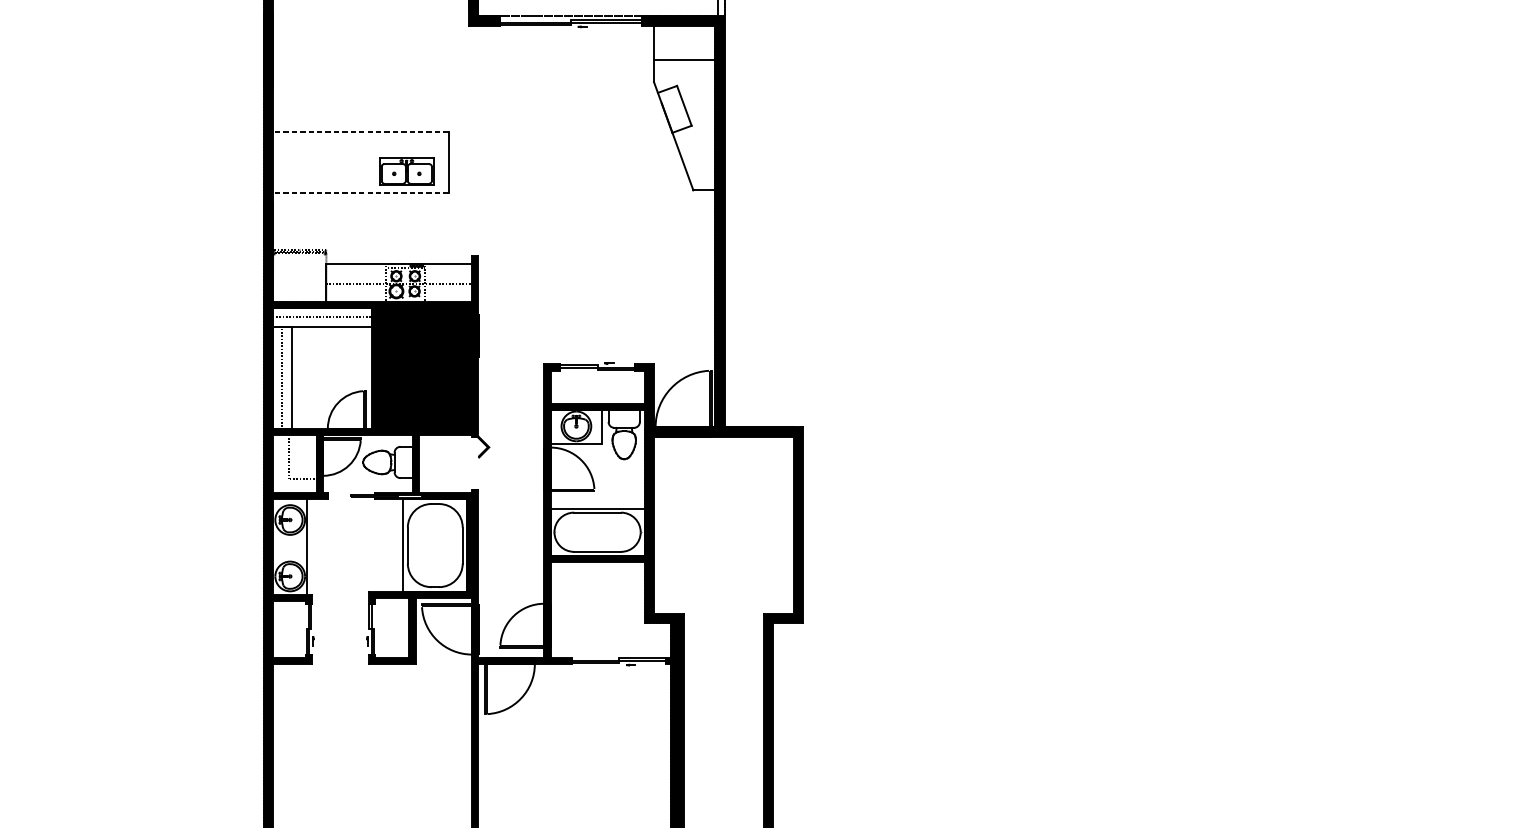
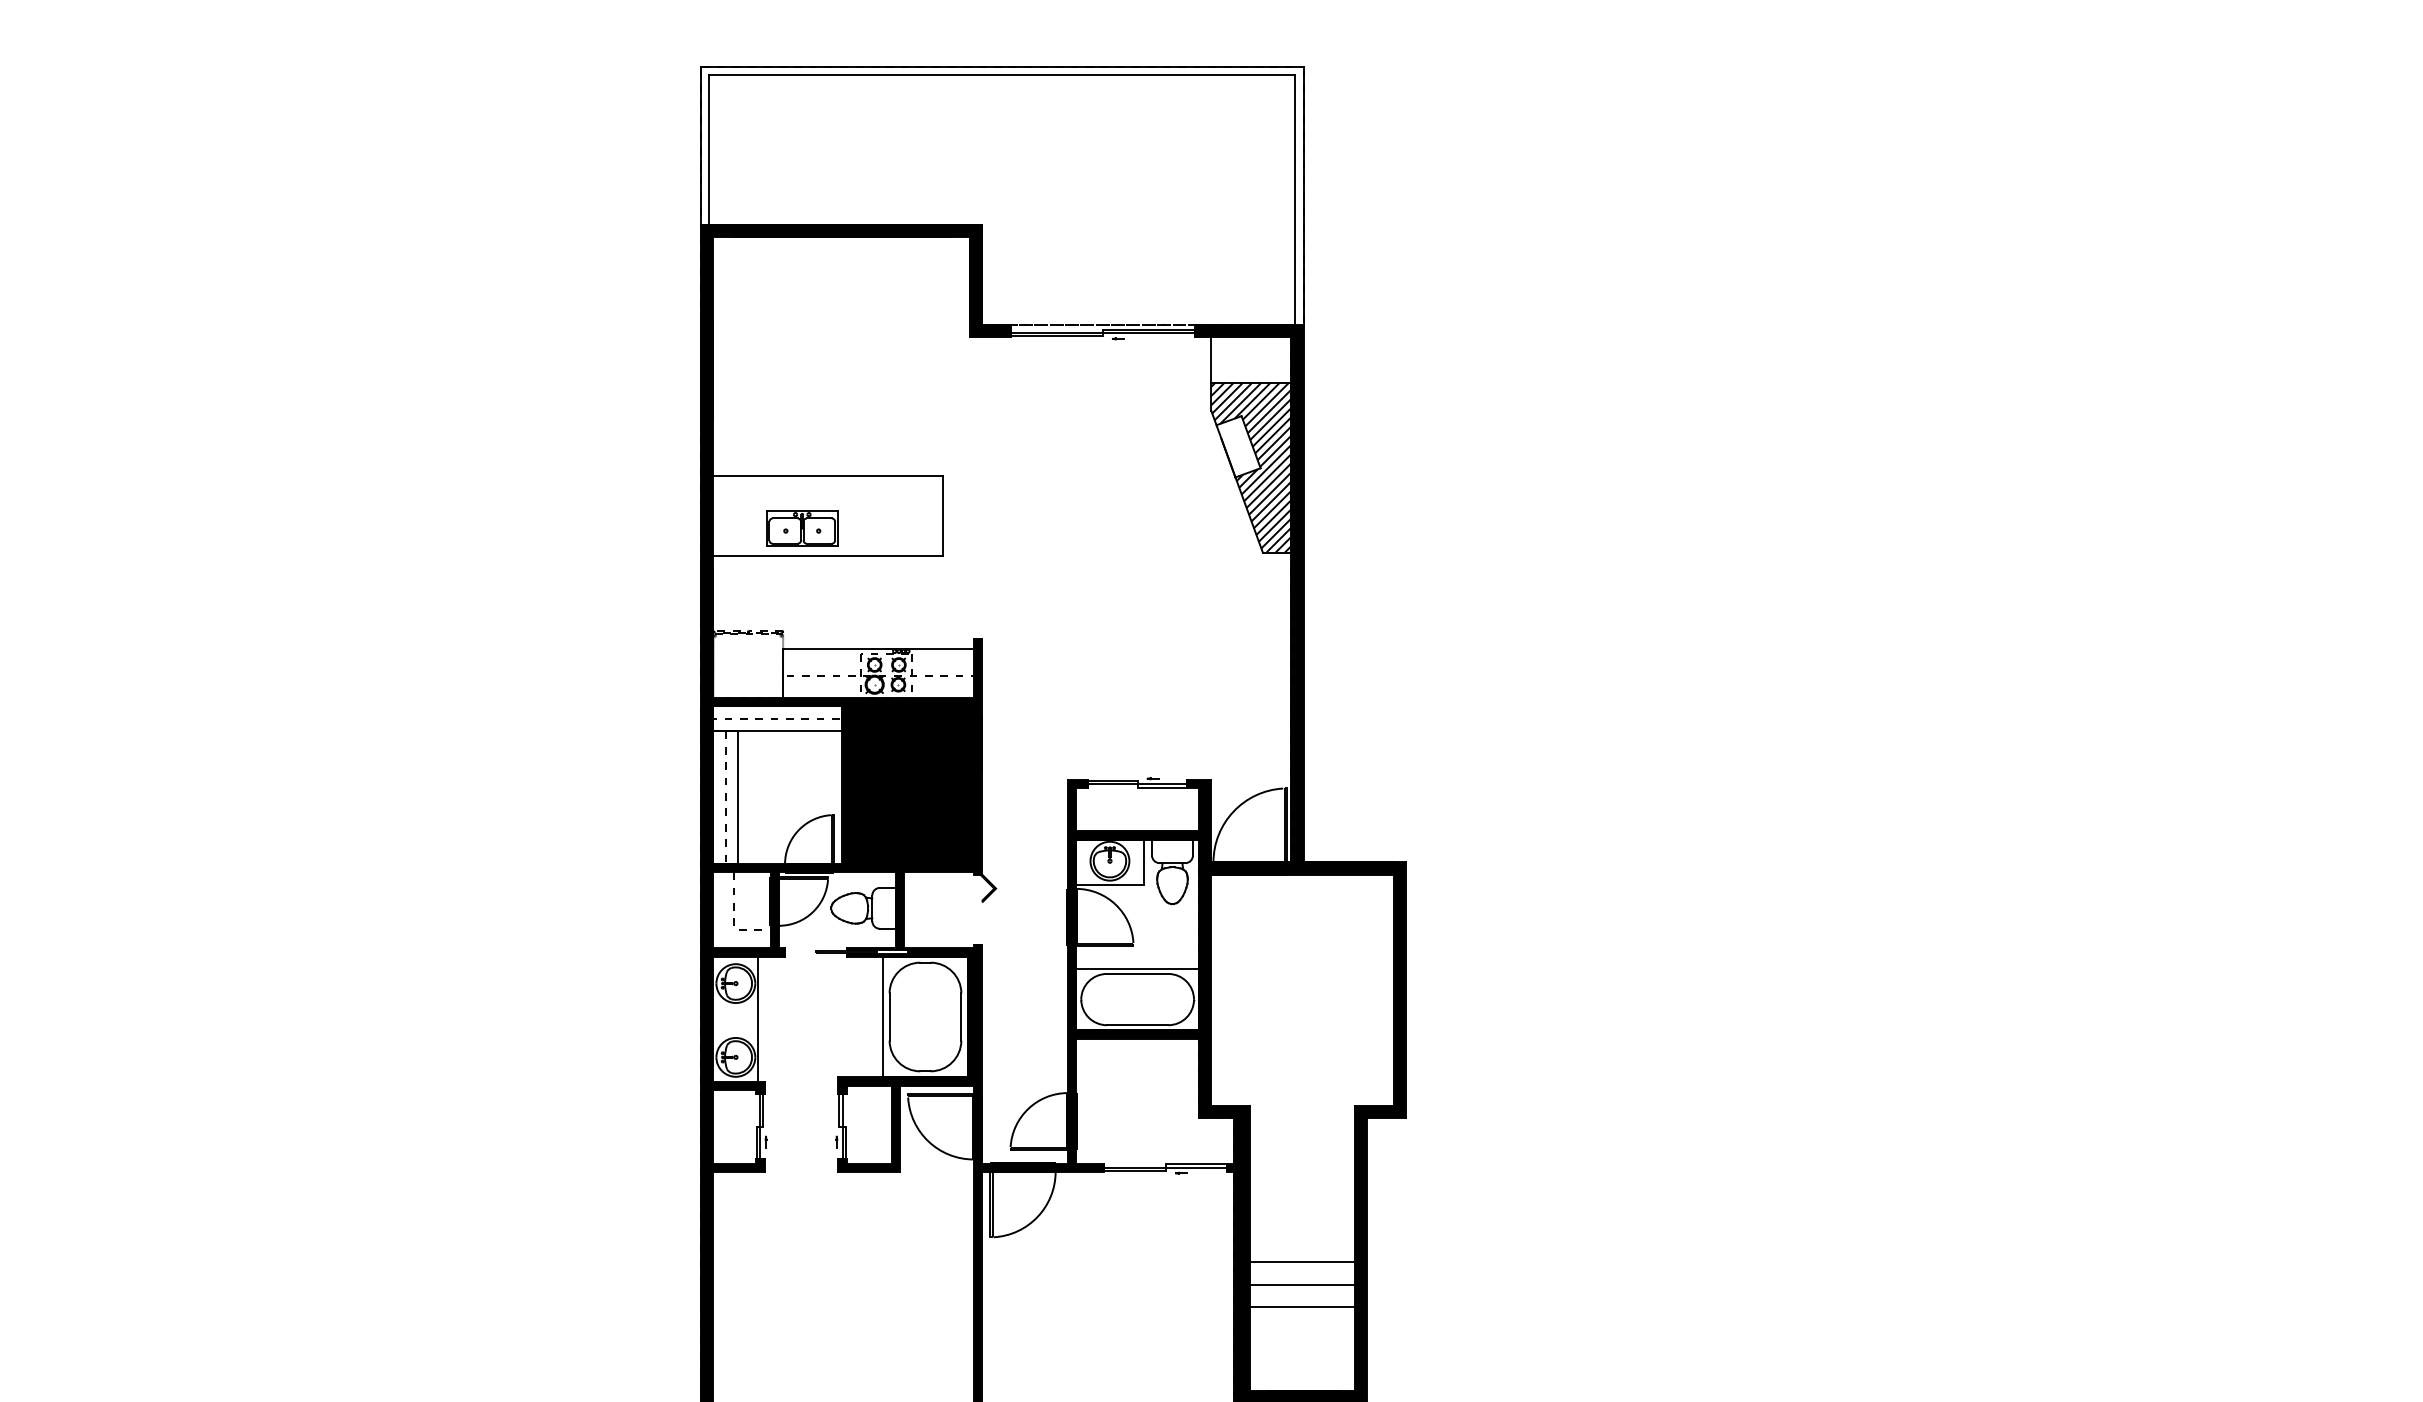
hatch: (684, 125) -> (1251, 467), added
line: (361, 132) -> (828, 476), dashed -> solid
part: (406, 171) -> (802, 528), moved
line: (361, 192) -> (828, 555), dashed -> solid
line: (723, 732) -> (1302, 1261), added
line: (723, 750) -> (1302, 1284), added
line: (723, 767) -> (1302, 1307), added

